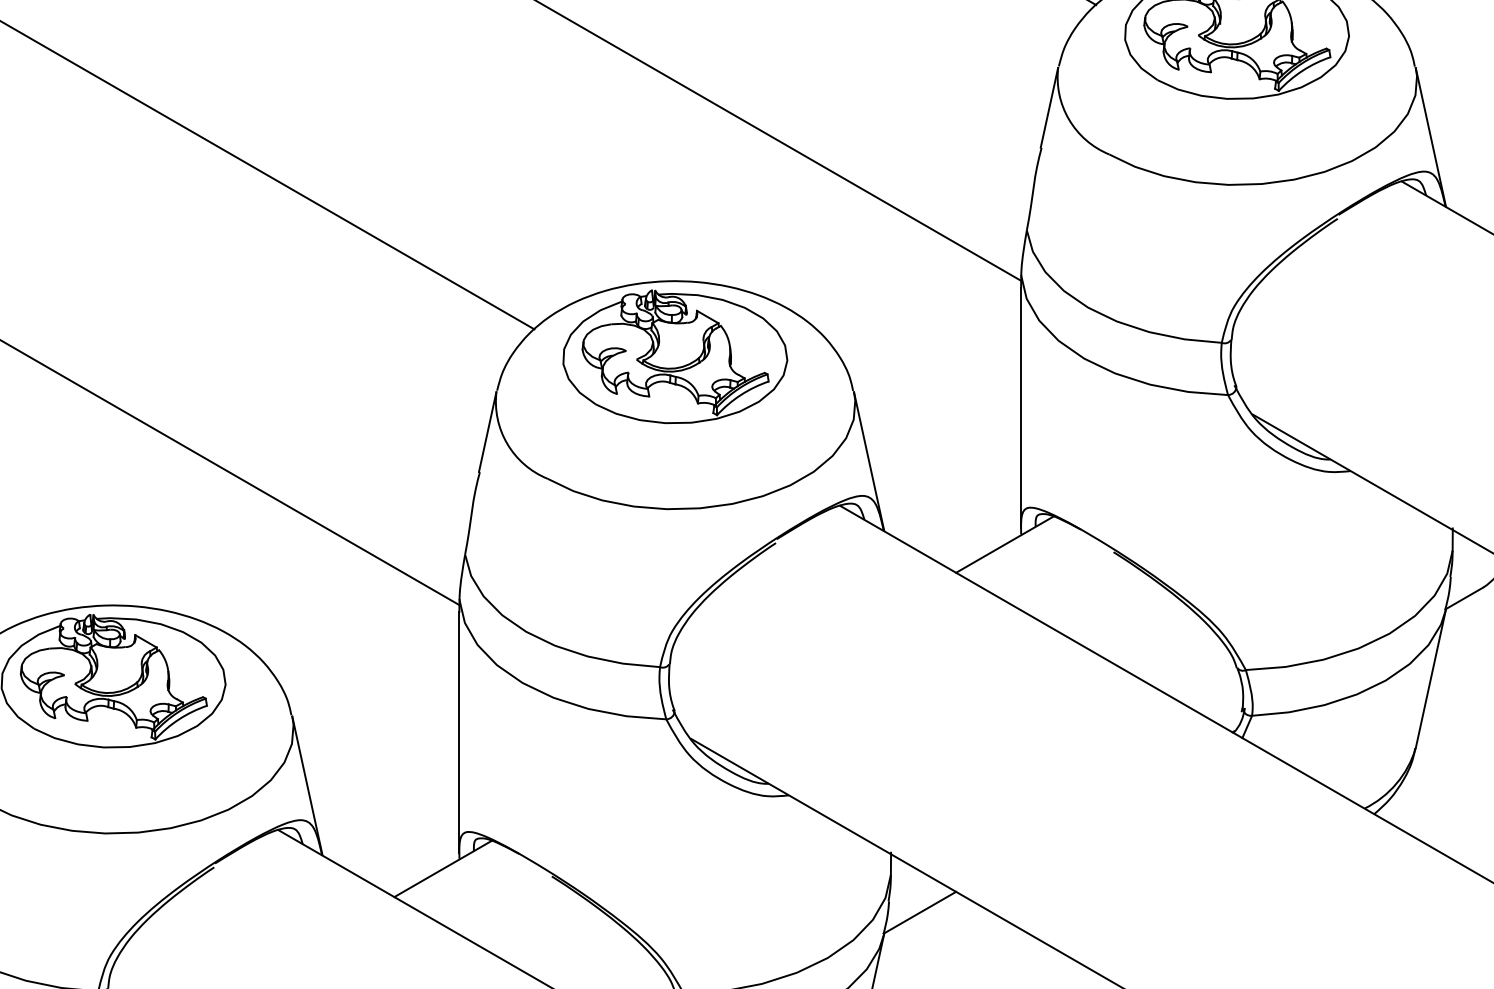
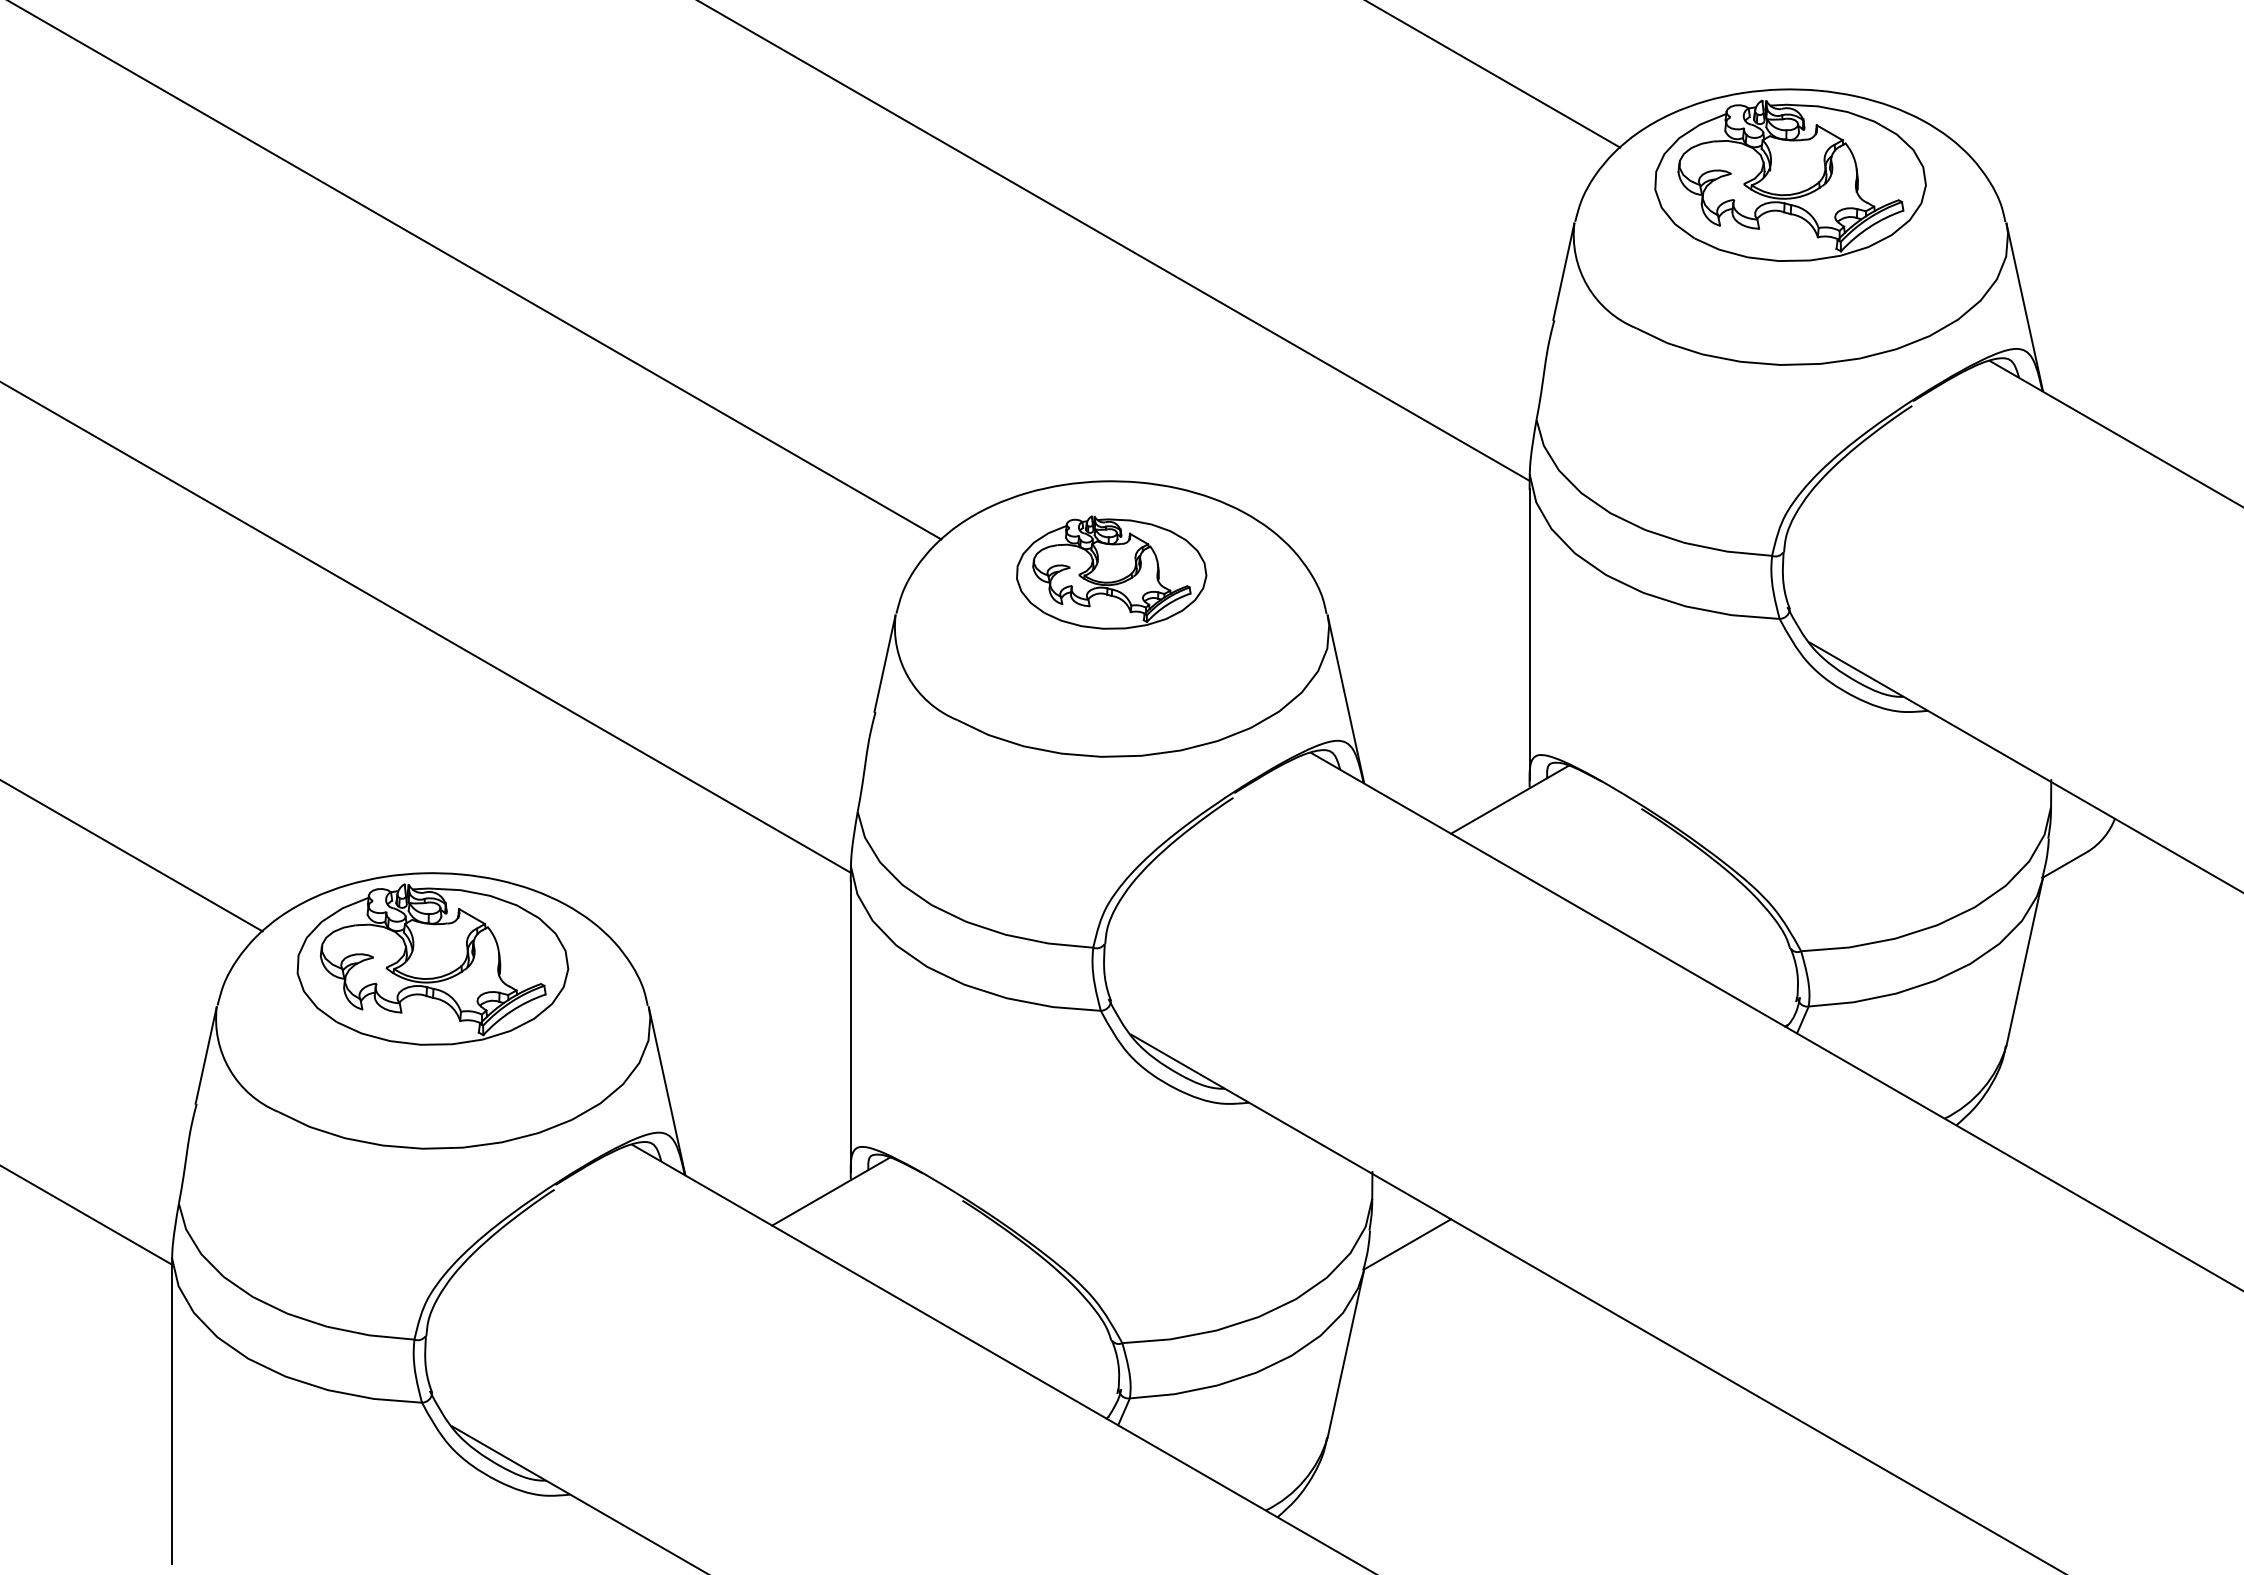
part: (675, 356) -> (1111, 572), size x0.7

